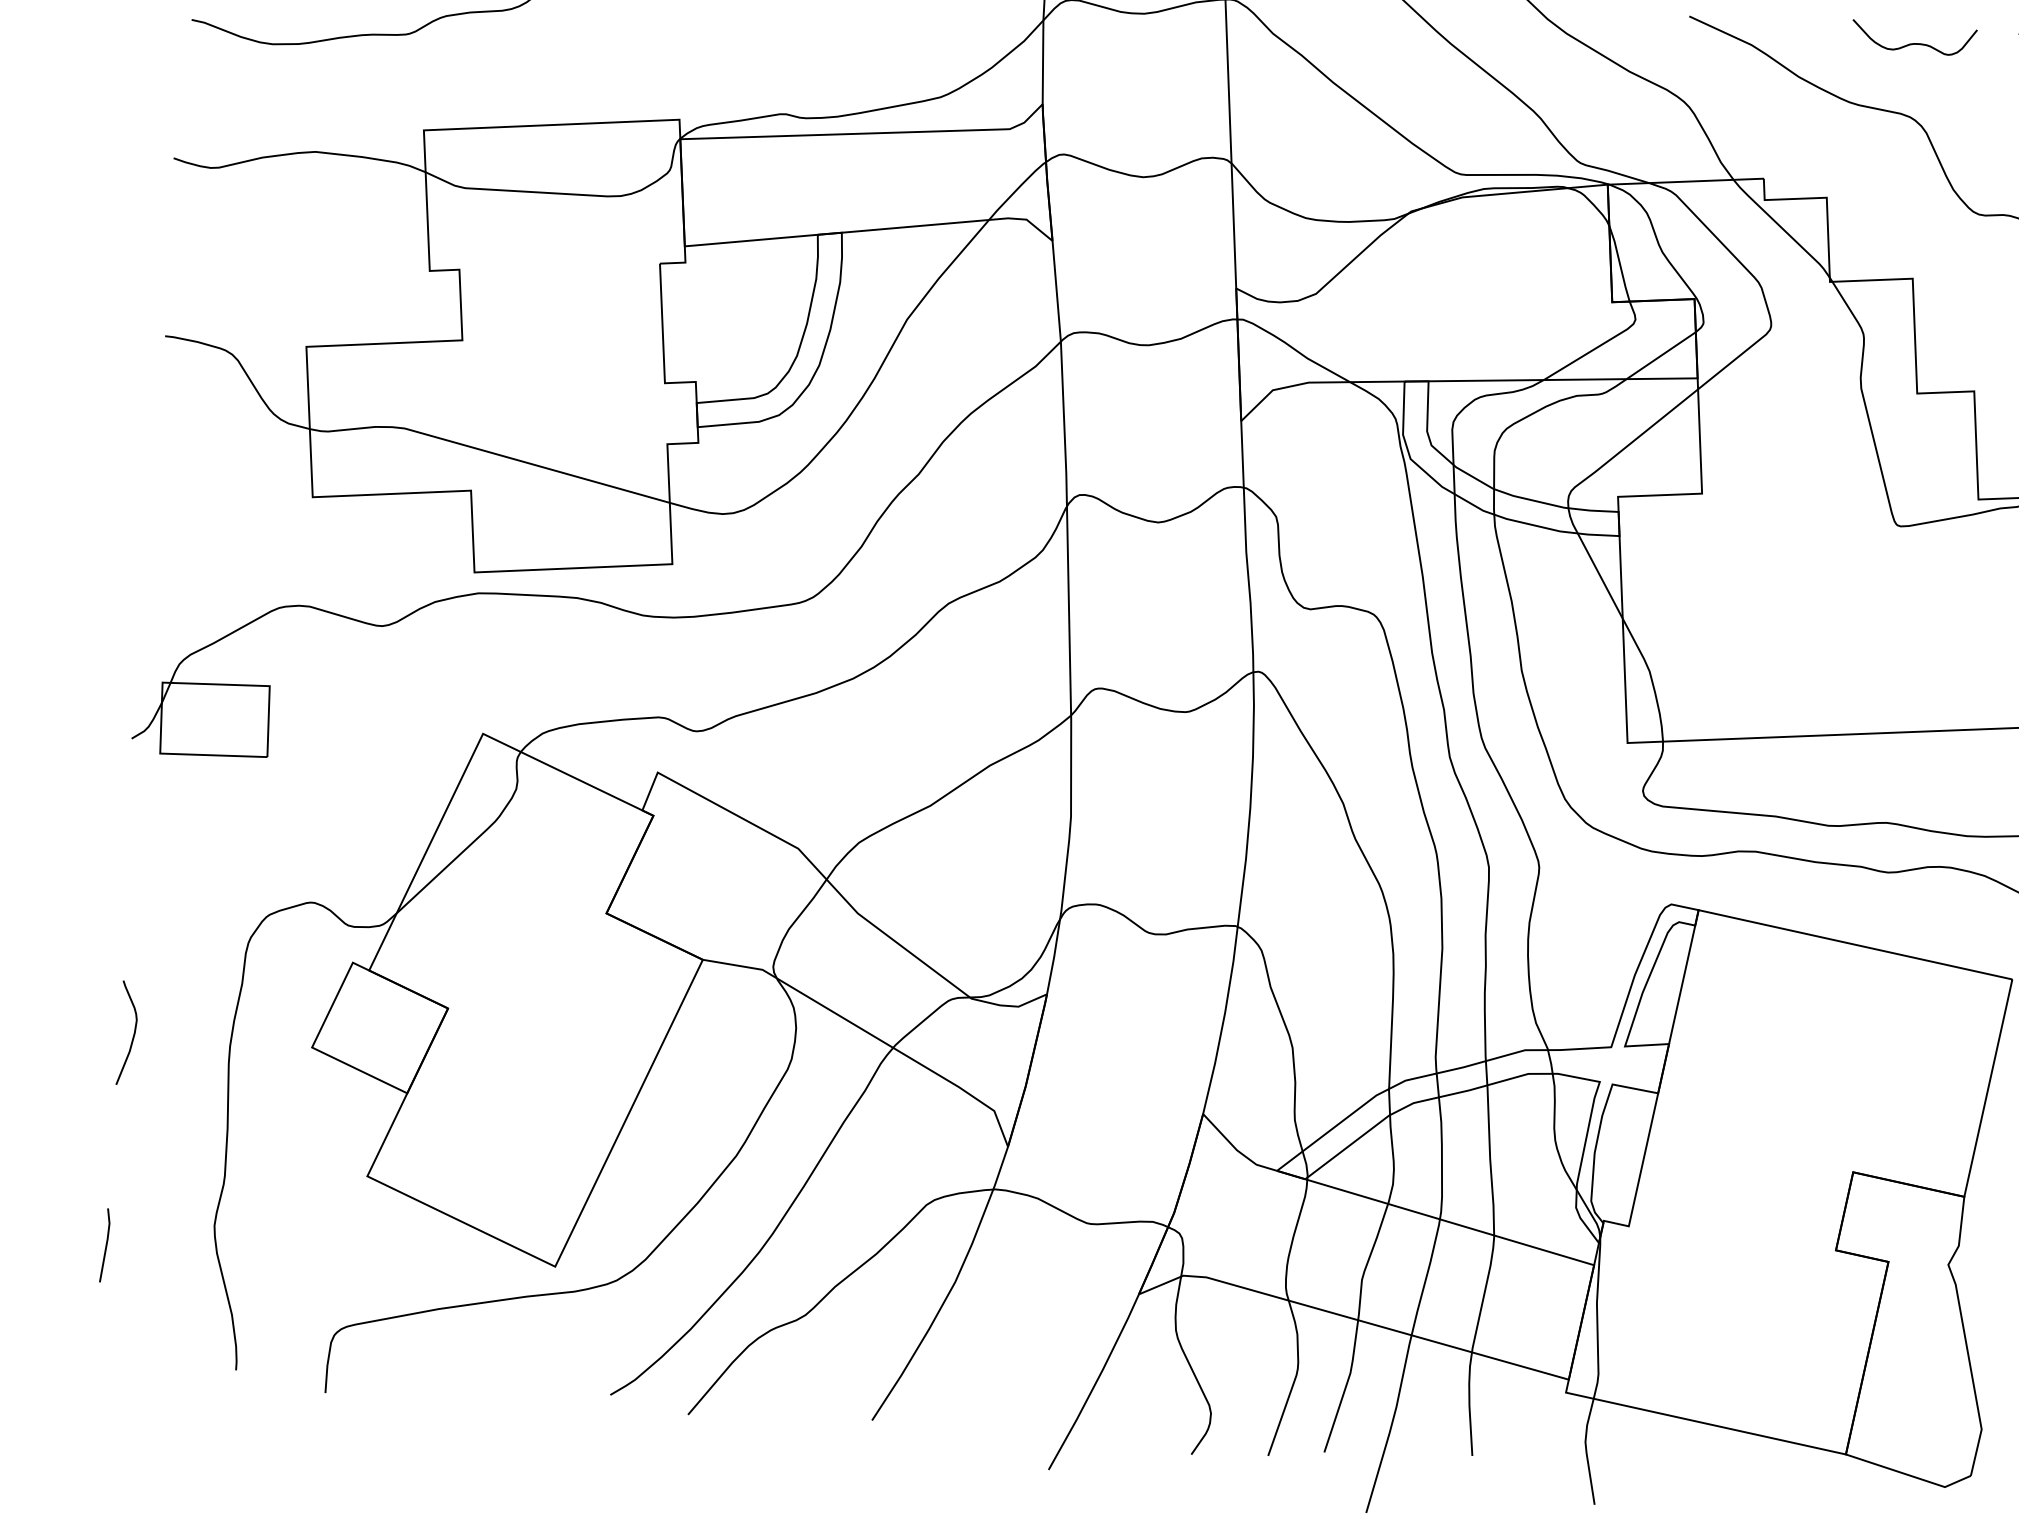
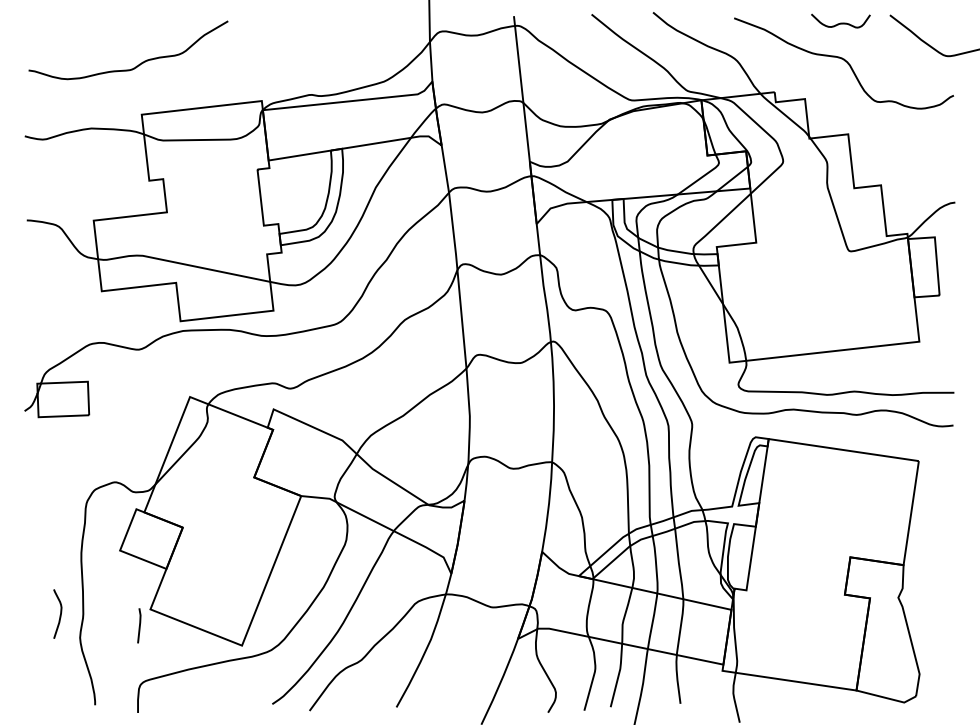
curve: (131, 1036) -> (59, 615), moved
line: (105, 1244) -> (139, 625), moved

